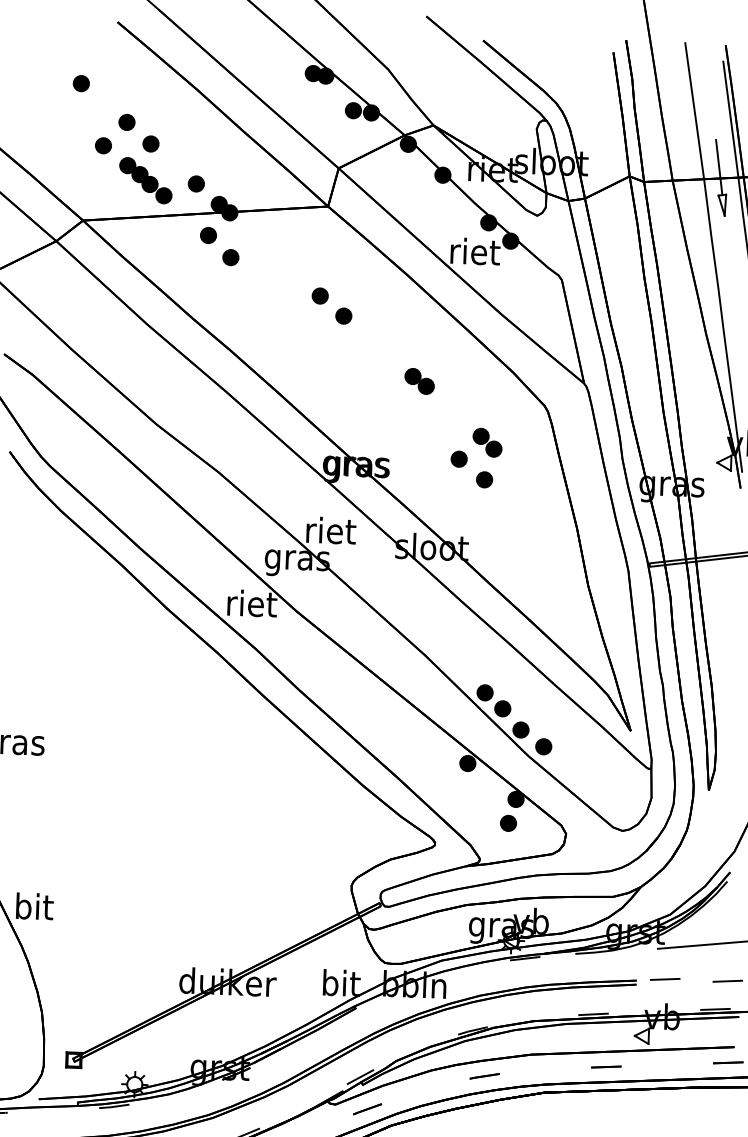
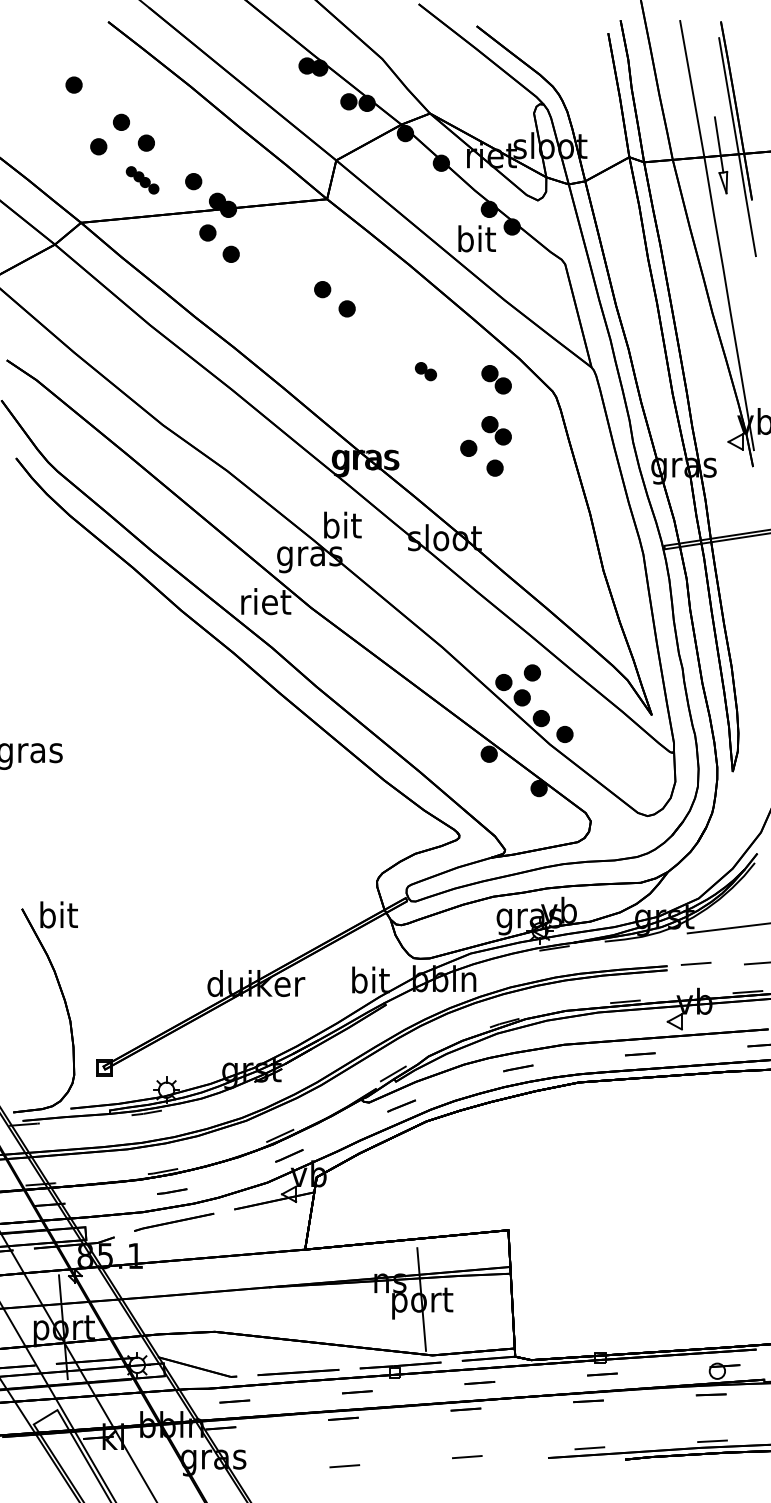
part: (145, 180) -> (142, 180), size x0.6
text: (475, 251) -> (477, 238), riet -> bit
part: (419, 381) -> (425, 371), size x0.7
part: (489, 391) -> (496, 379), added
text: (330, 529) -> (342, 524), riet -> bit
part: (507, 822) -> (531, 672), moved

